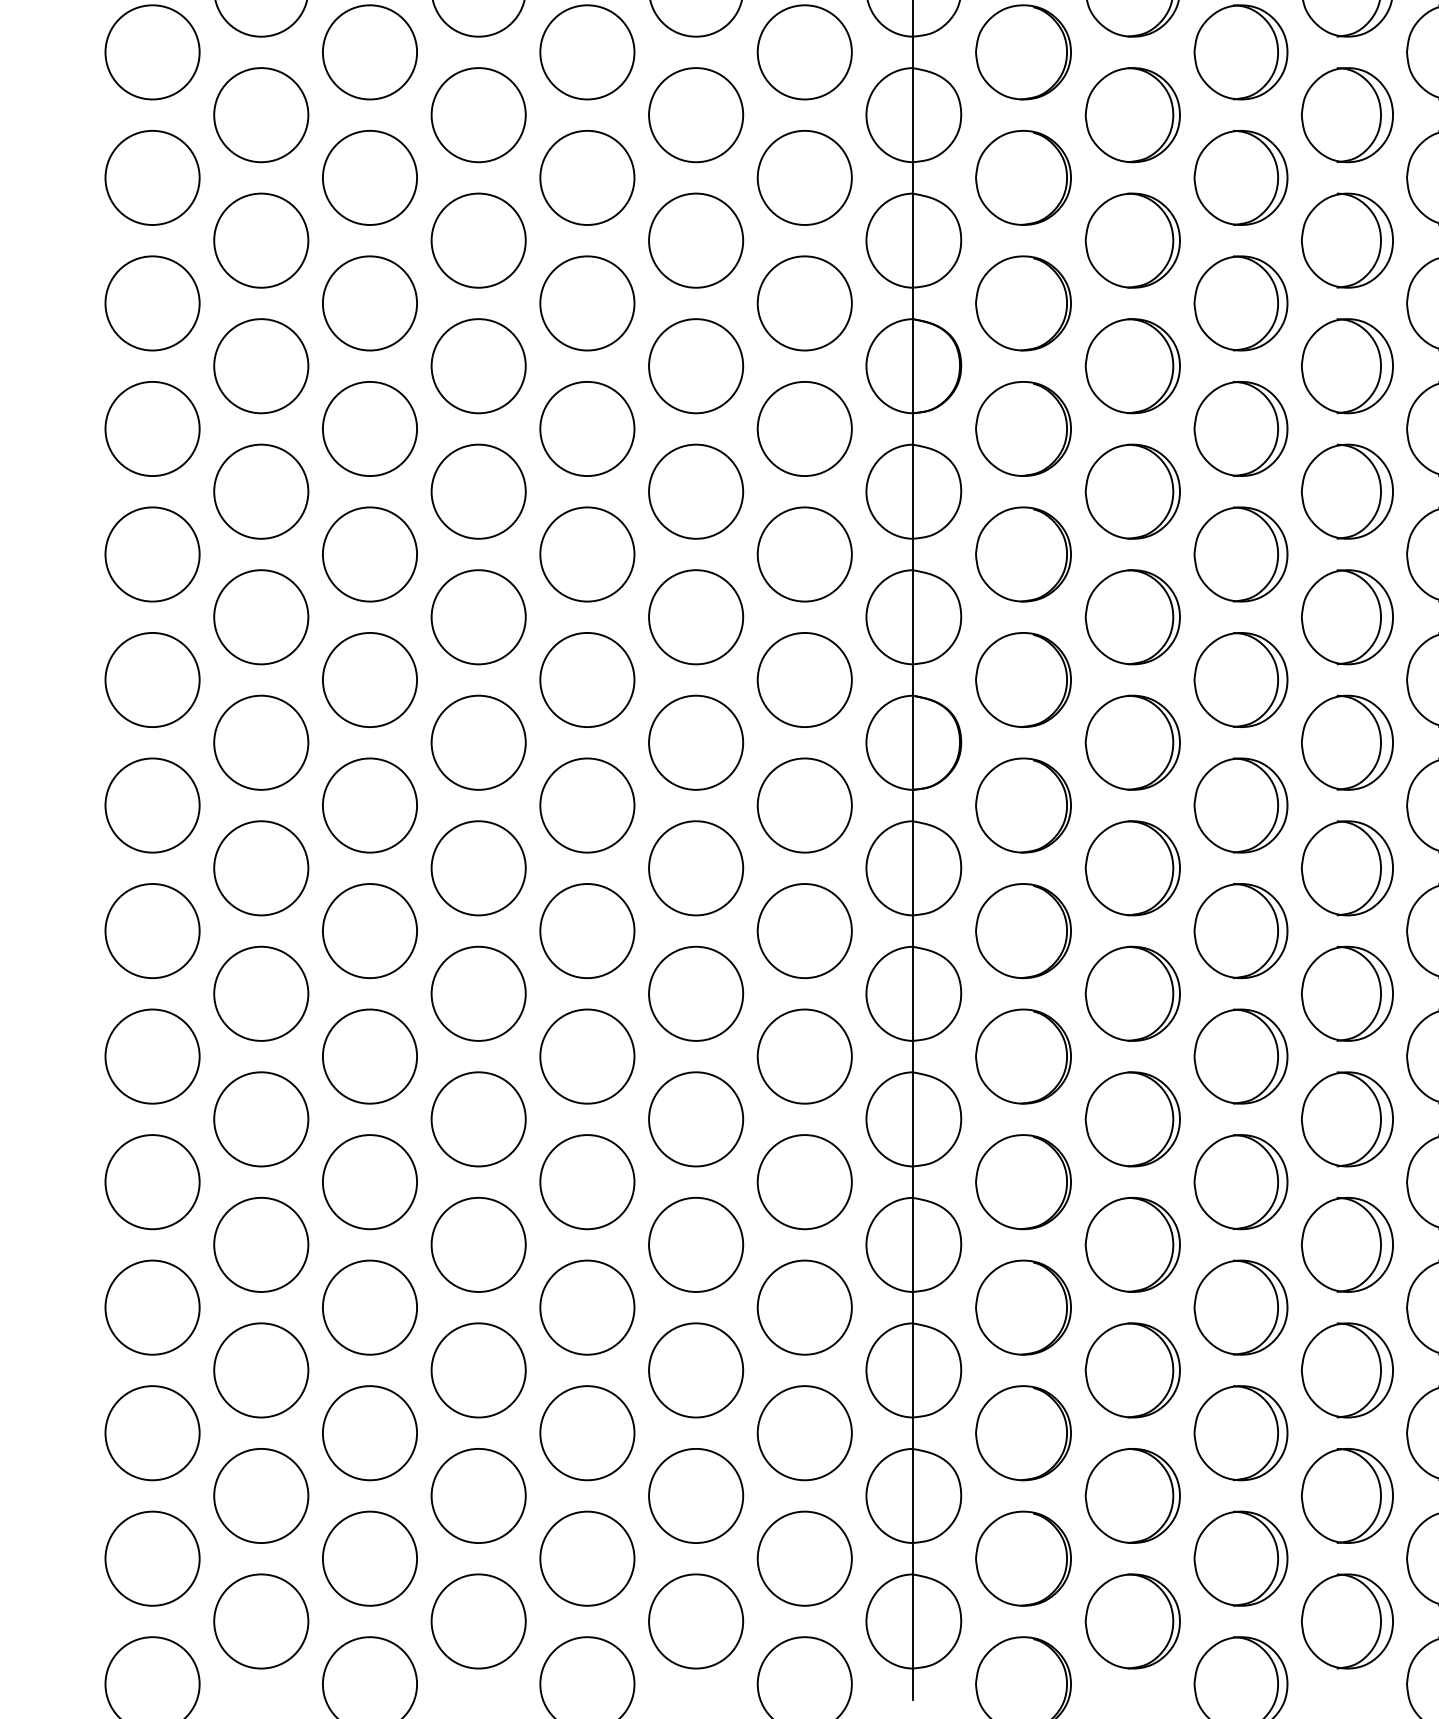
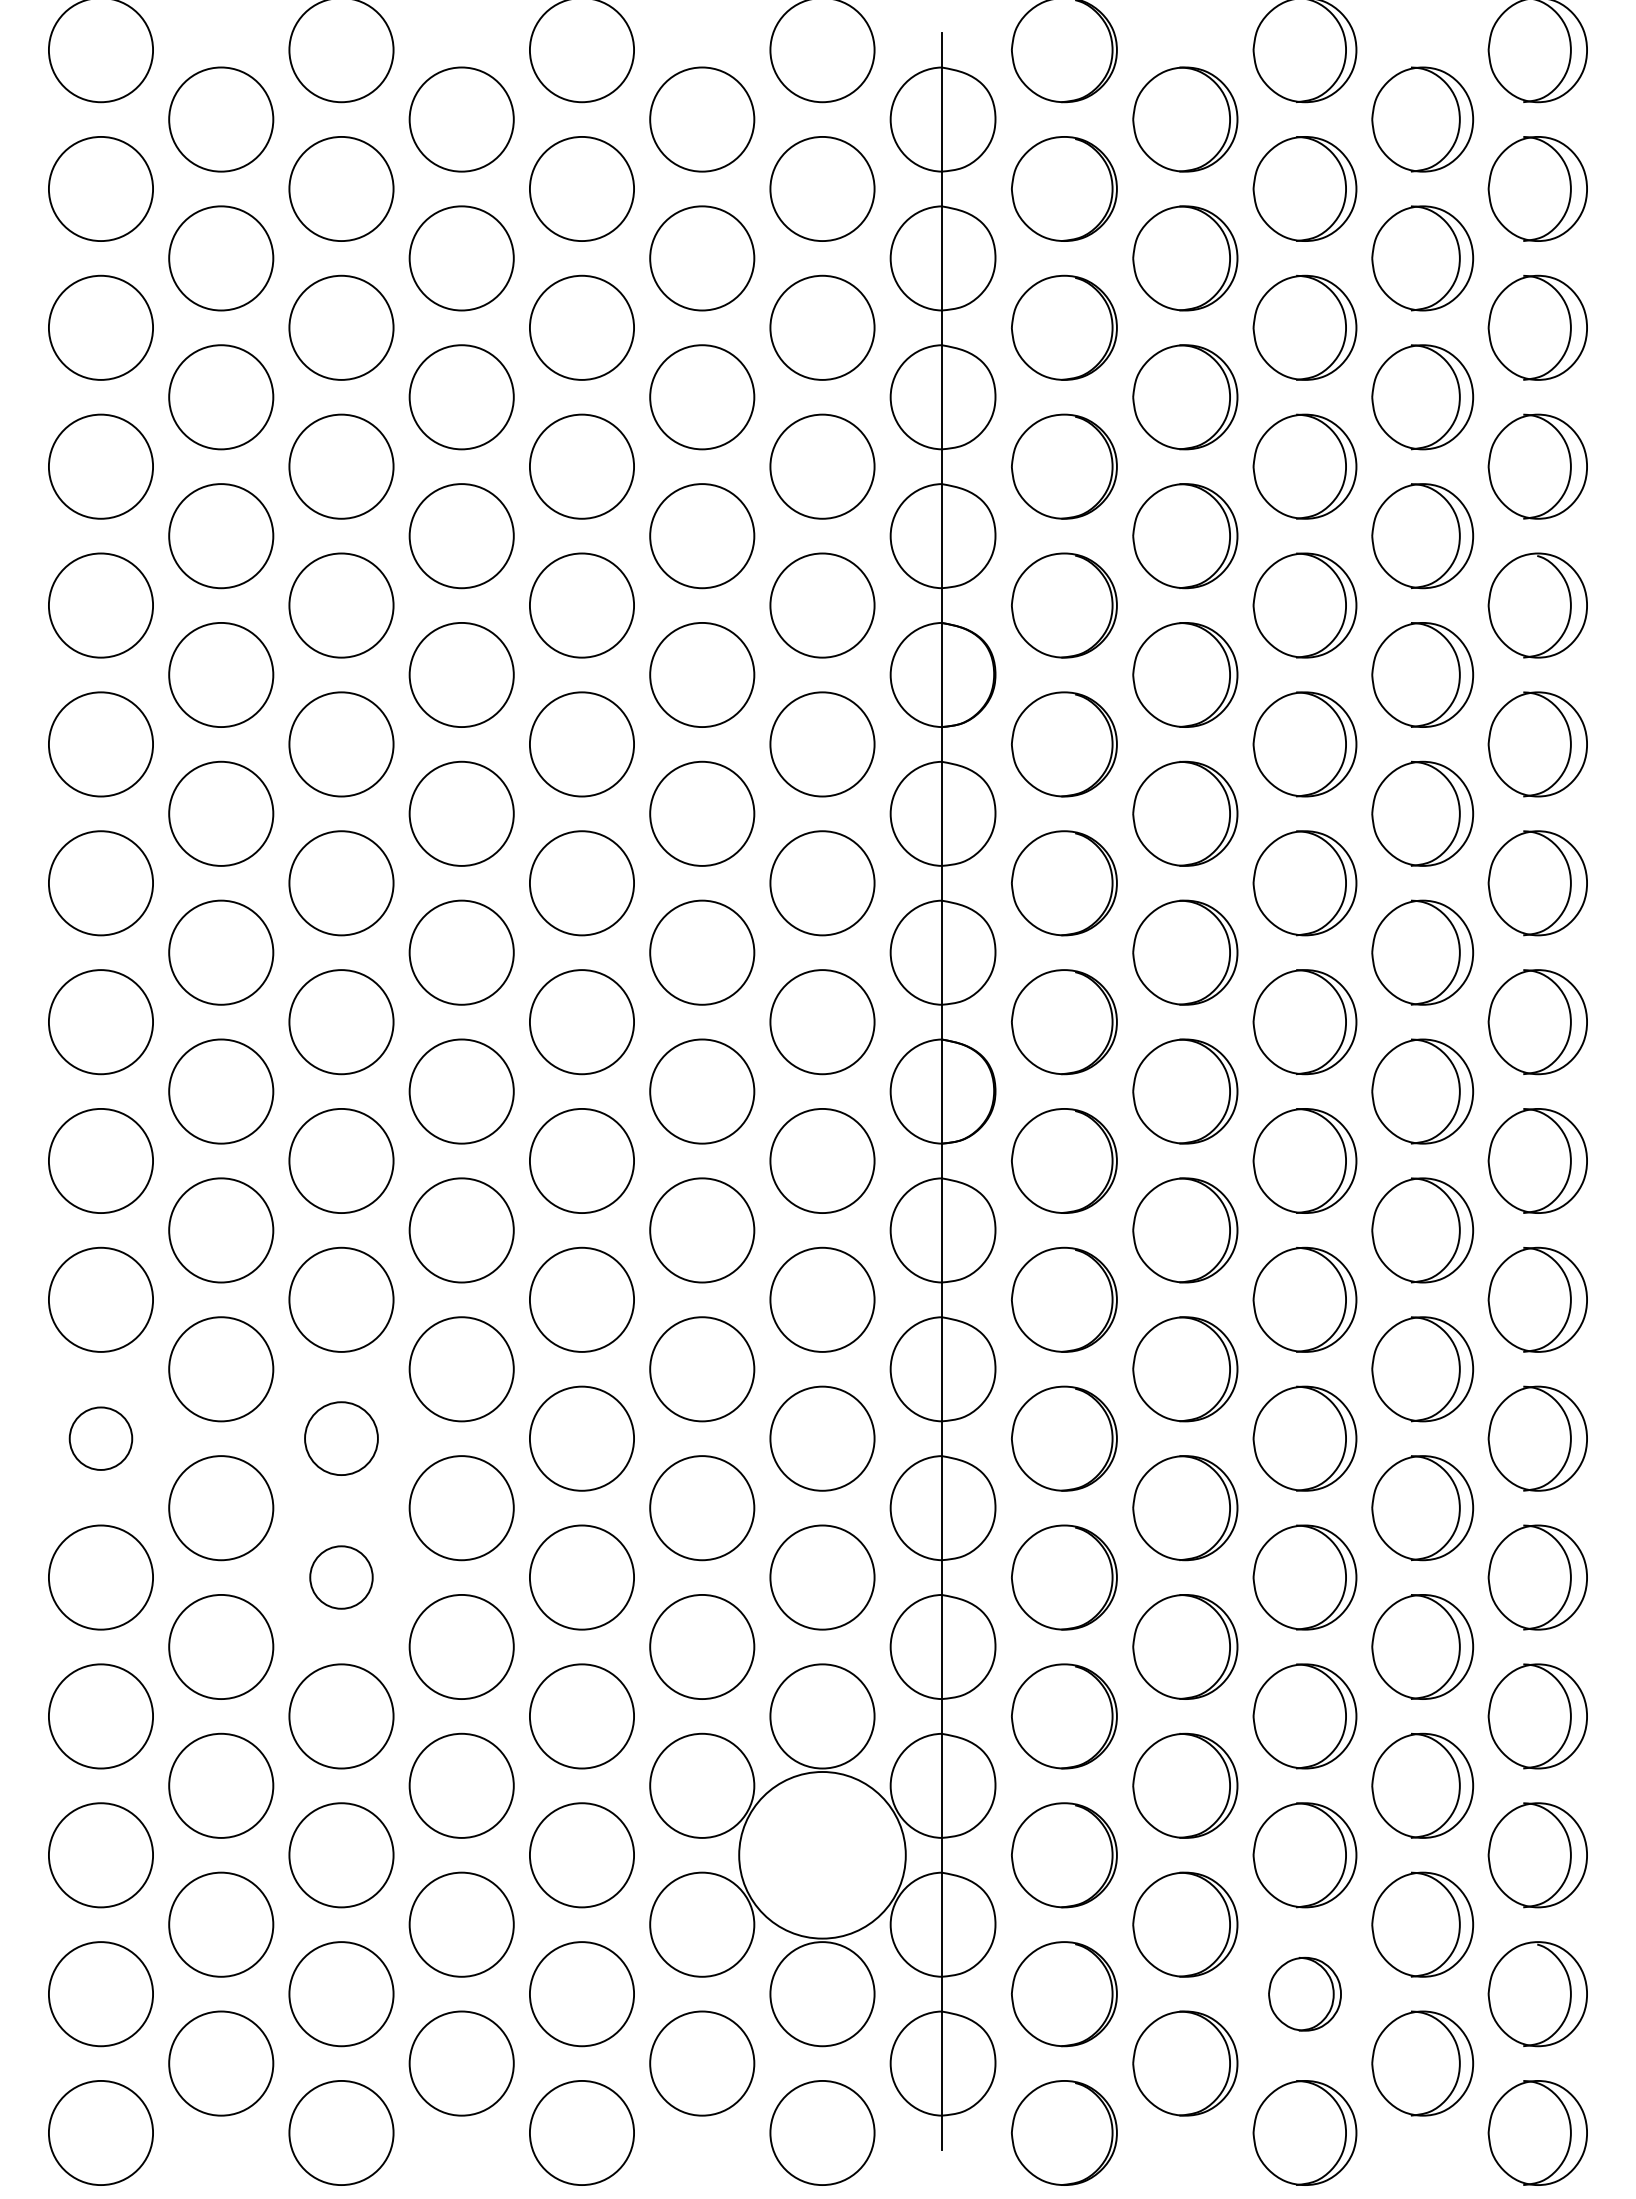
circle: (152, 1056) -> (100, 1438), size x0.6
circle: (369, 1056) -> (341, 1438), size x0.7
circle: (369, 1182) -> (341, 1577), size x0.6
circle: (804, 1433) -> (822, 1855), size x1.6
part: (1240, 1559) -> (1304, 1994), size x0.7

